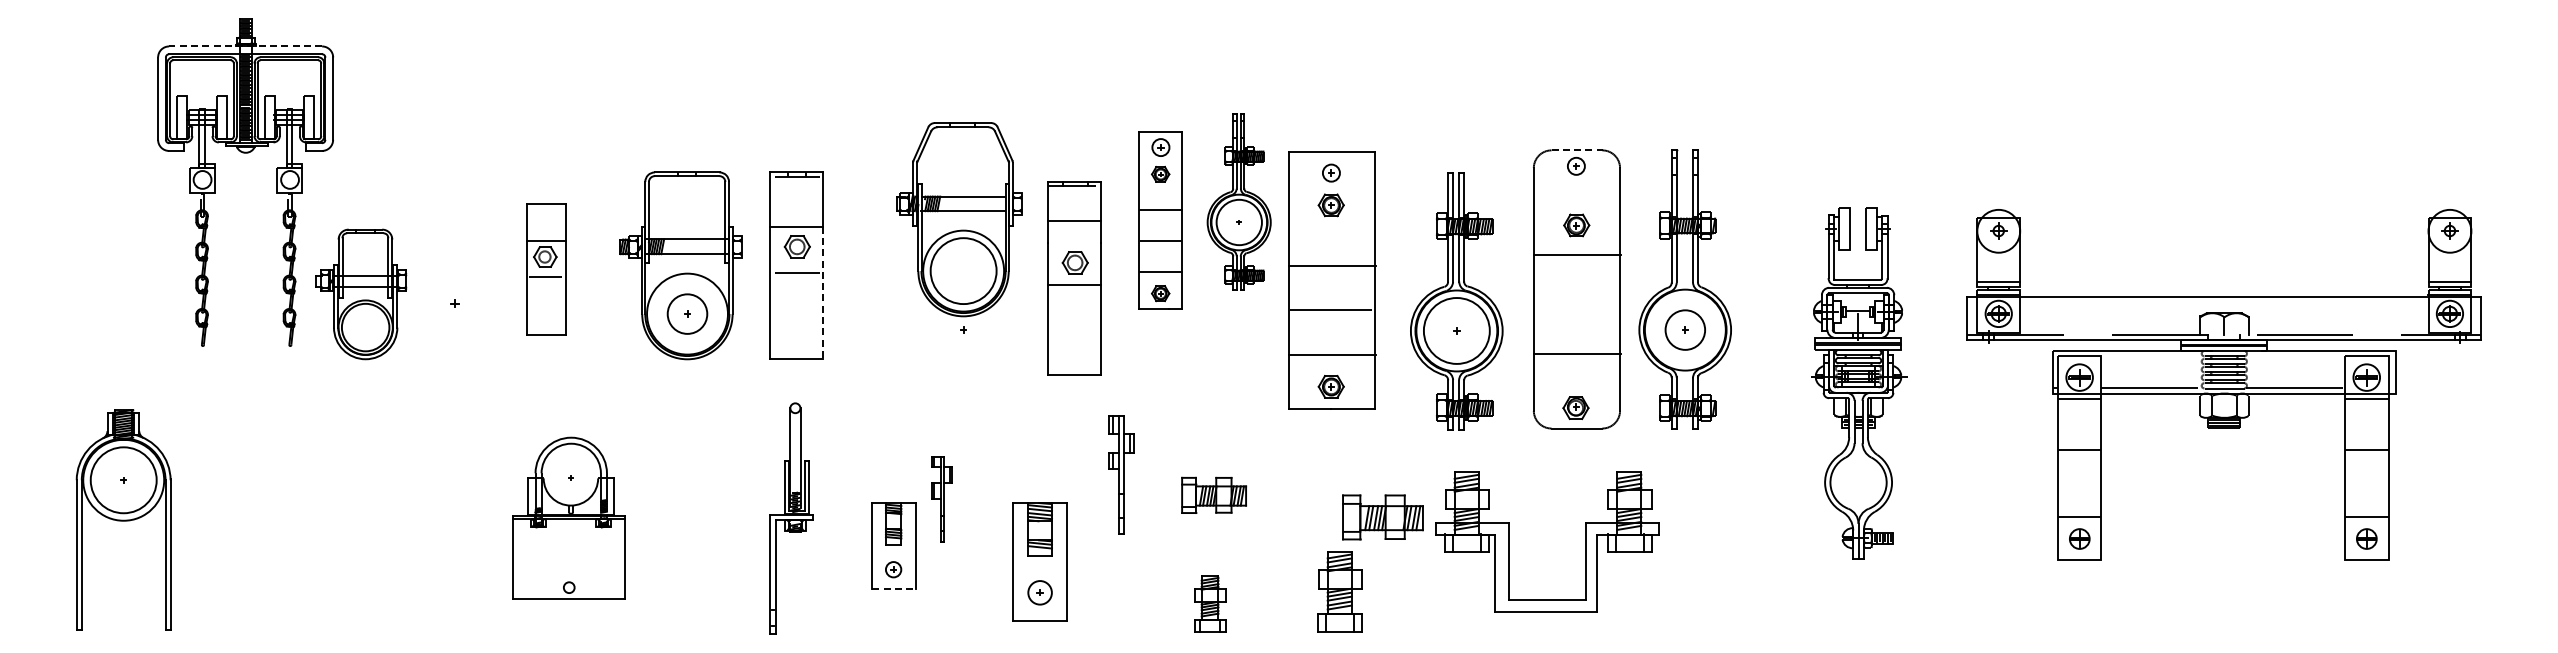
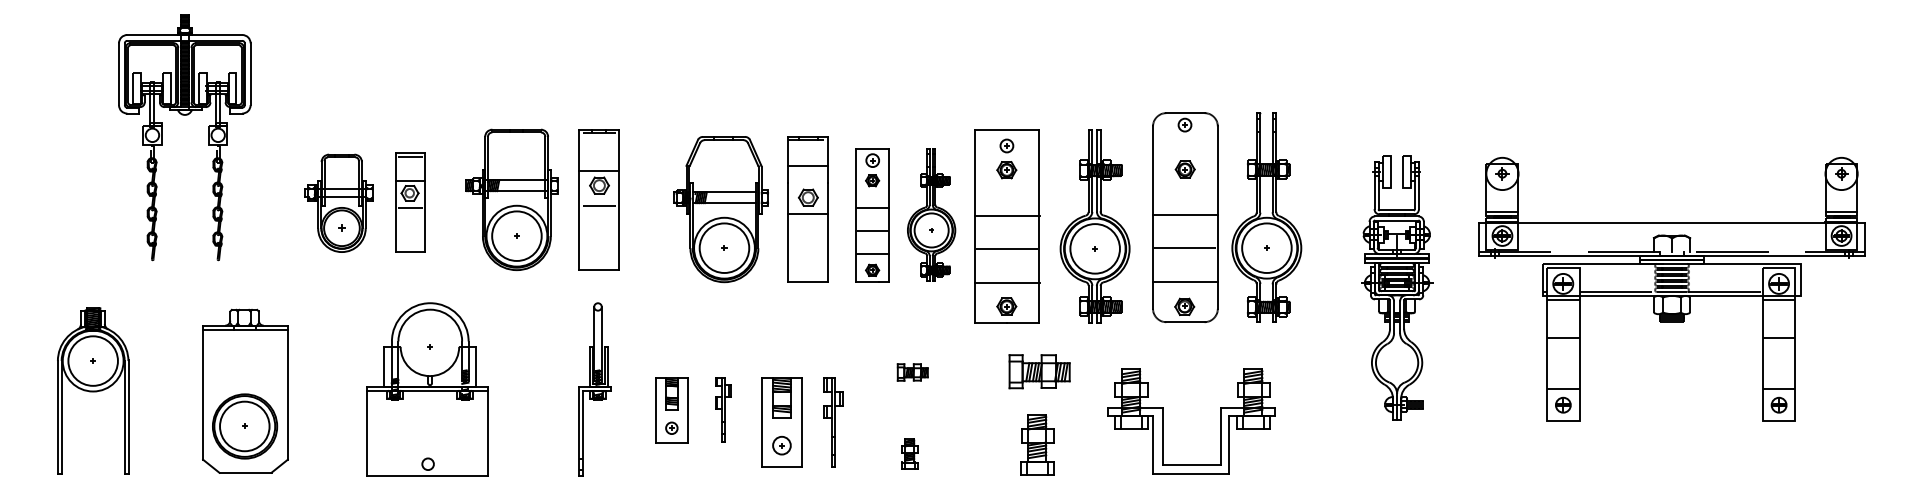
line: (245, 46) -> (184, 35), dashed -> solid
line: (1577, 150) -> (1185, 113), dashed -> solid
part: (1238, 201) -> (931, 214), moved
line: (545, 208) -> (410, 156), added
part: (959, 219) -> (721, 209), moved
part: (1160, 220) -> (872, 215), moved
line: (1577, 254) -> (1185, 214), moved
part: (1332, 280) -> (1007, 226), moved
line: (823, 293) -> (619, 220), dashed -> solid
part: (361, 294) -> (338, 203), moved
circle: (687, 314) -> (516, 236), size x1.67
line: (1575, 330) -> (1184, 248), added
circle: (1685, 330) -> (1267, 248), size x1.67
line: (1577, 353) -> (1185, 281), moved
part: (1121, 474) -> (833, 422), moved
part: (1214, 495) -> (913, 372), size x0.62
part: (941, 499) -> (722, 410), moved
part: (568, 517) -> (427, 389), size x1.43
part: (1382, 517) -> (1039, 371), moved
part: (325, 520) -> (244, 391), added
part: (1509, 541) -> (1163, 421), moved
line: (893, 588) -> (671, 442), dashed -> solid
part: (1339, 591) -> (1037, 444), moved
part: (1209, 603) -> (909, 453), size x0.71

